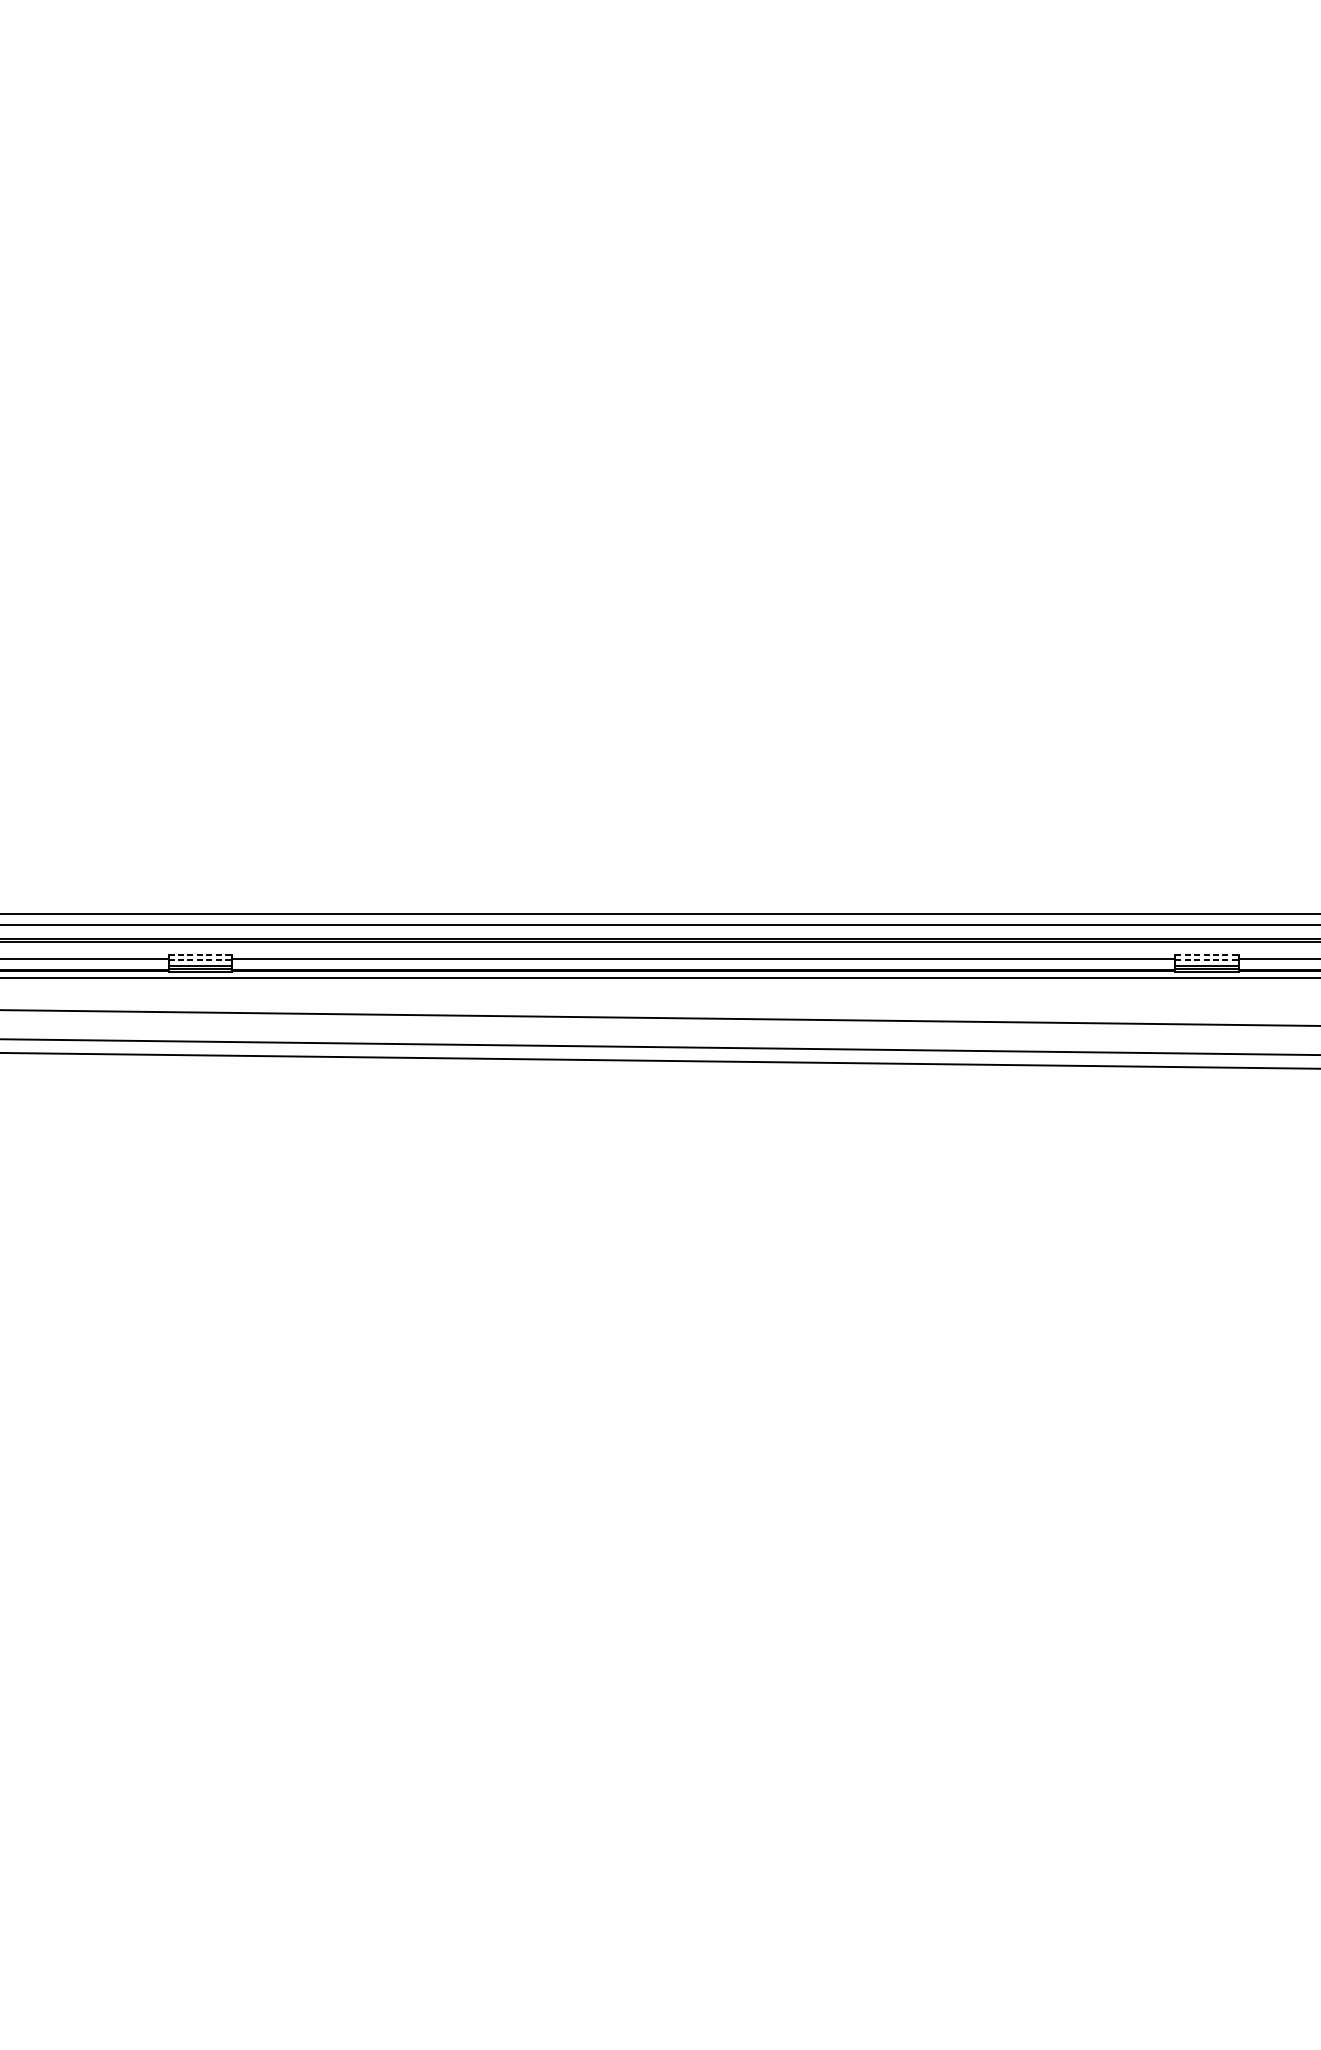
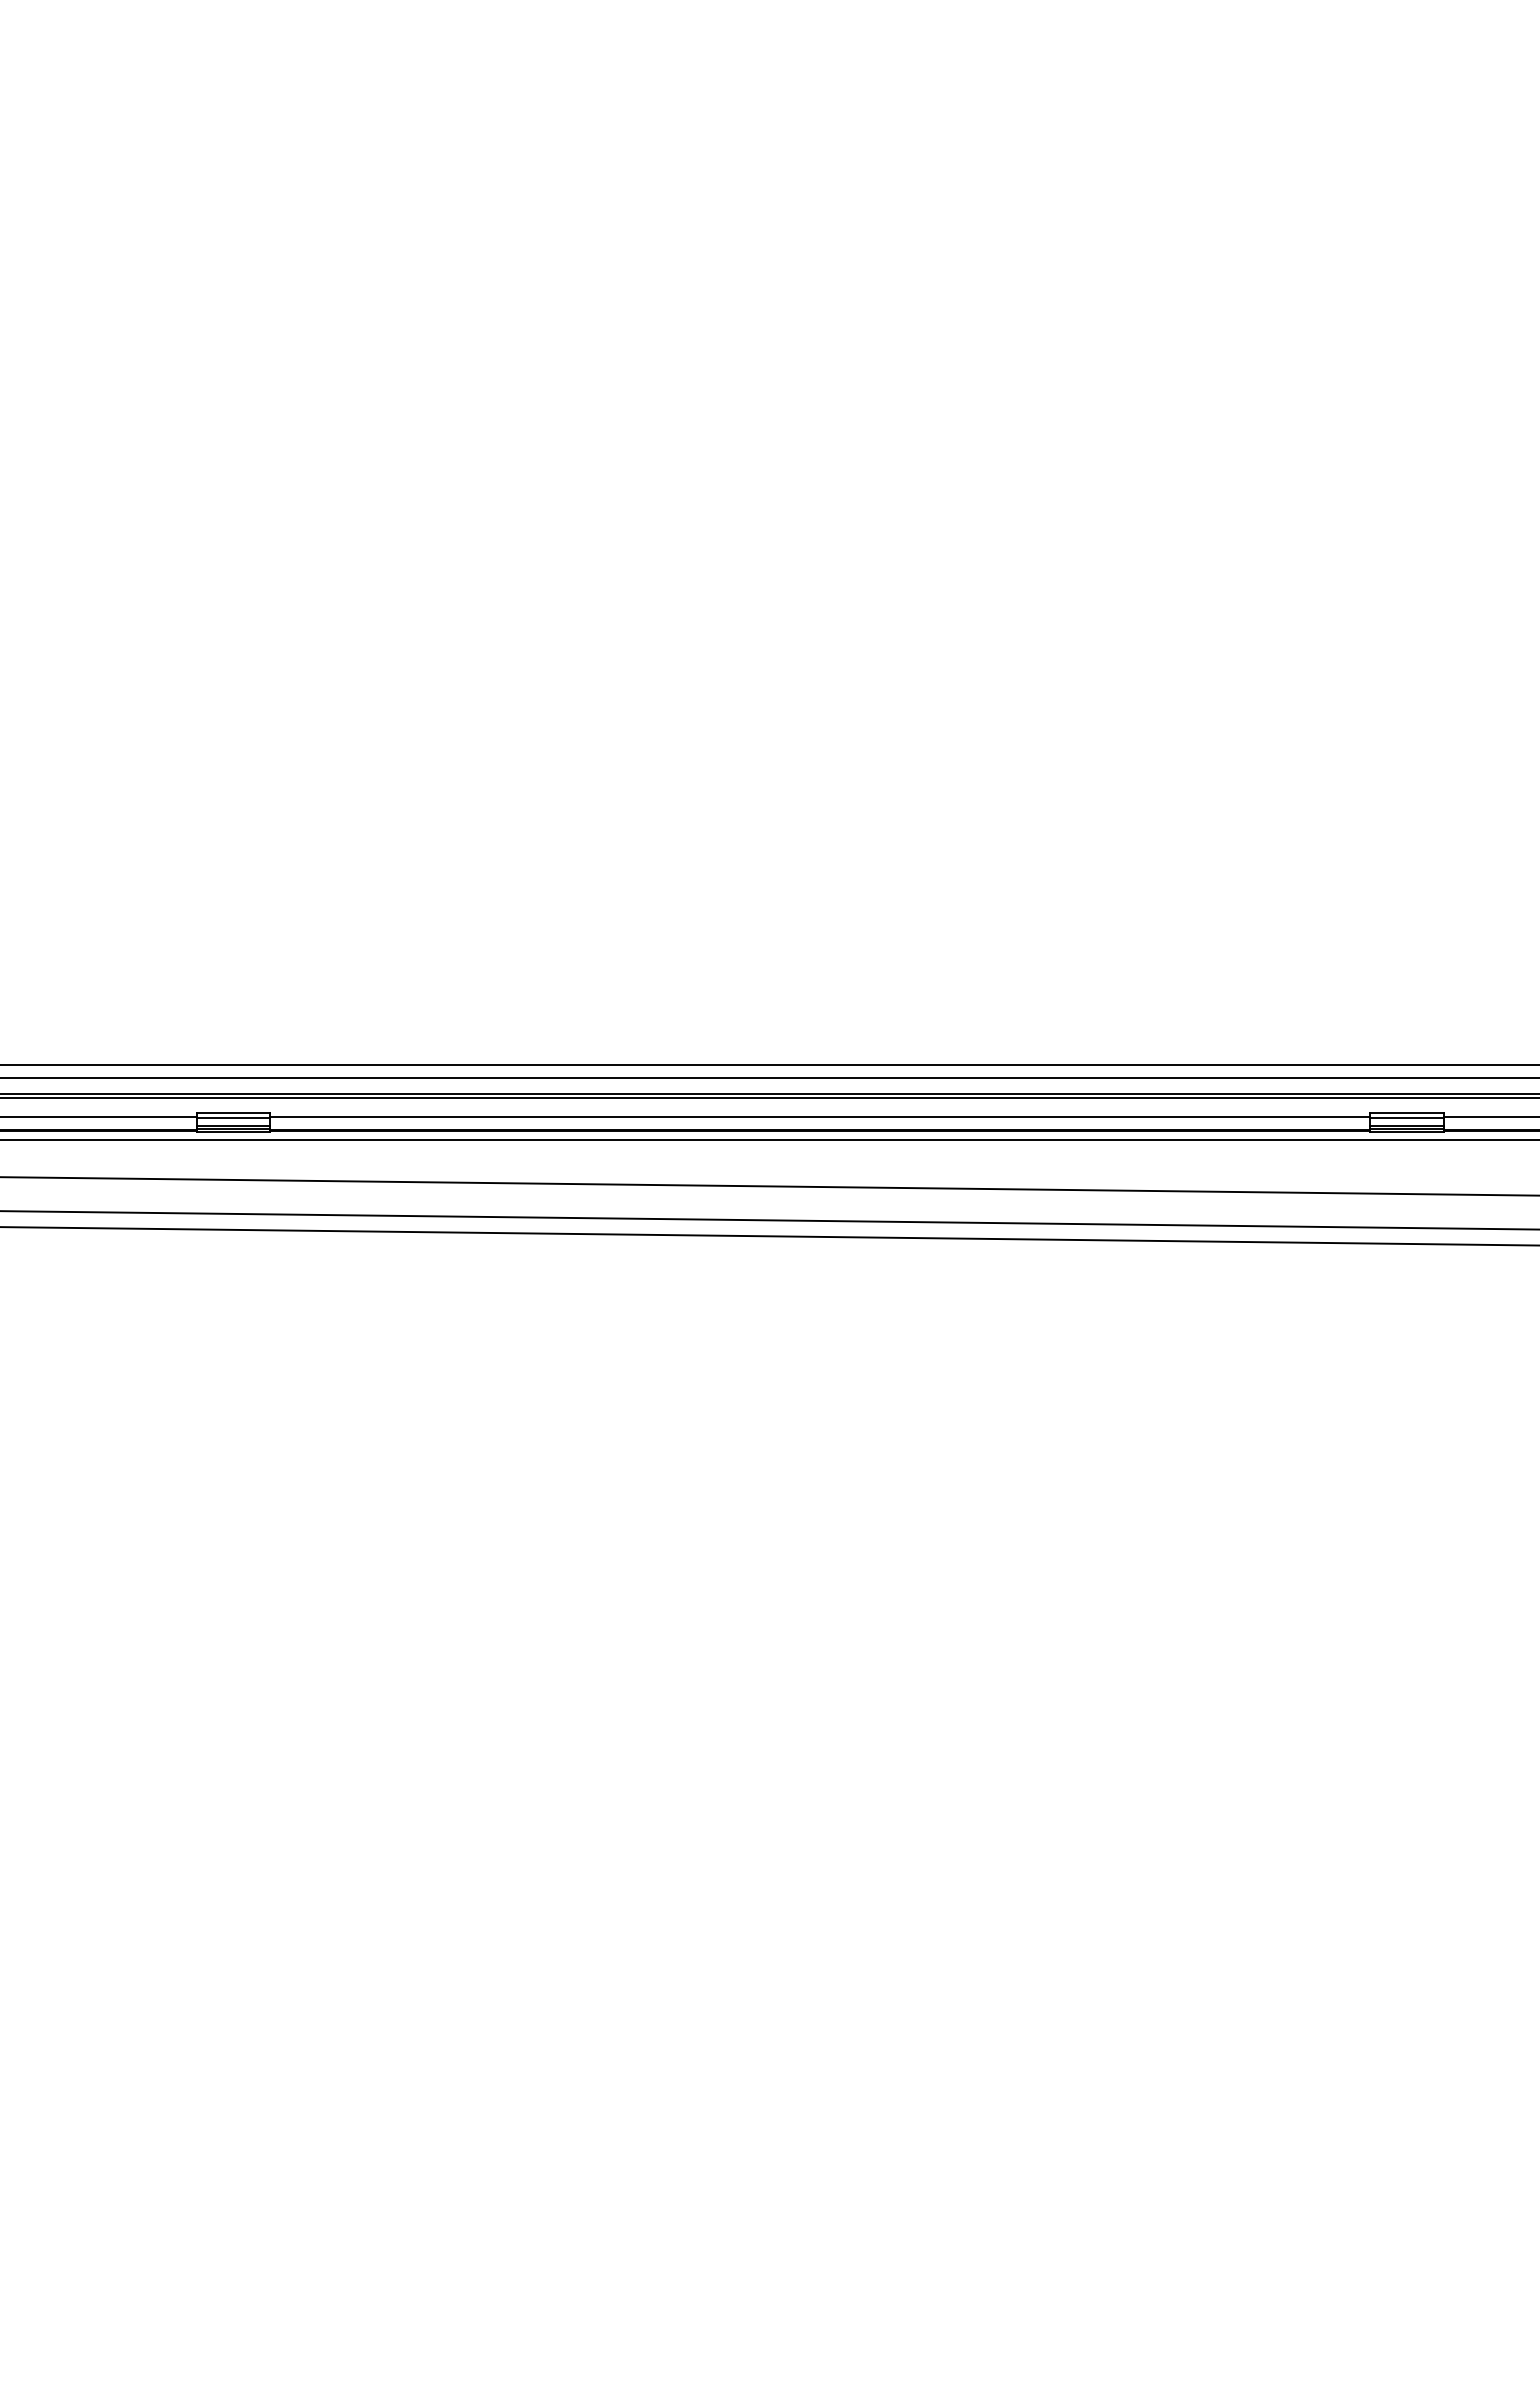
line: (200, 954) -> (233, 1112), dashed -> solid
line: (1206, 954) -> (1406, 1112), dashed -> solid
line: (200, 959) -> (233, 1118), dashed -> solid
line: (1206, 959) -> (1406, 1118), dashed -> solid

